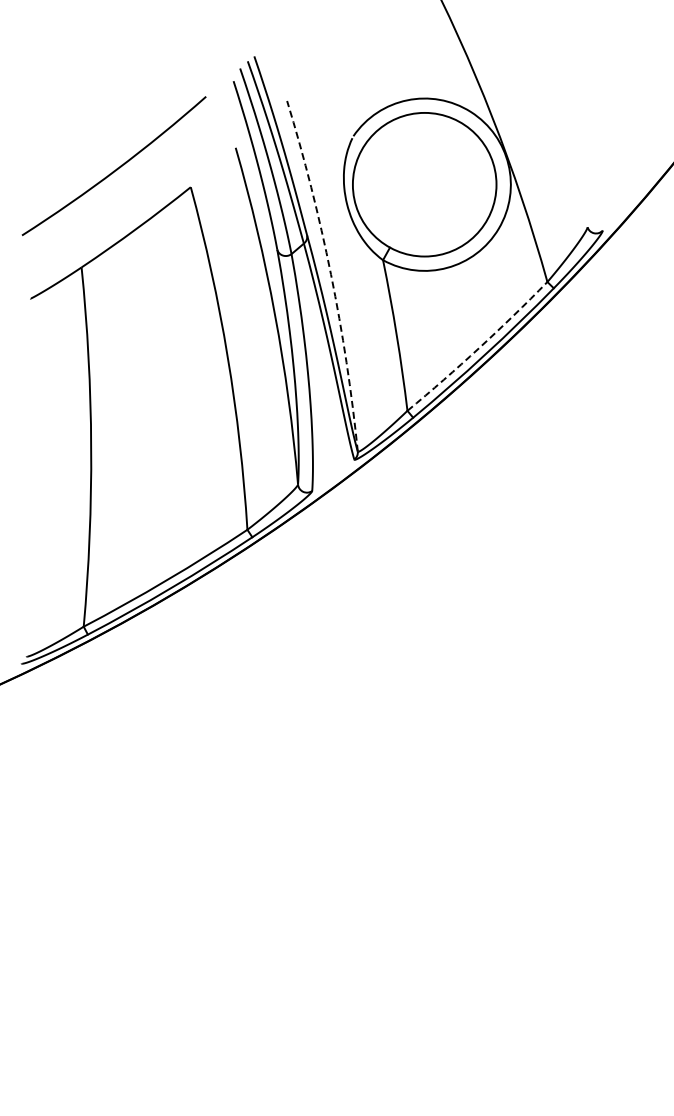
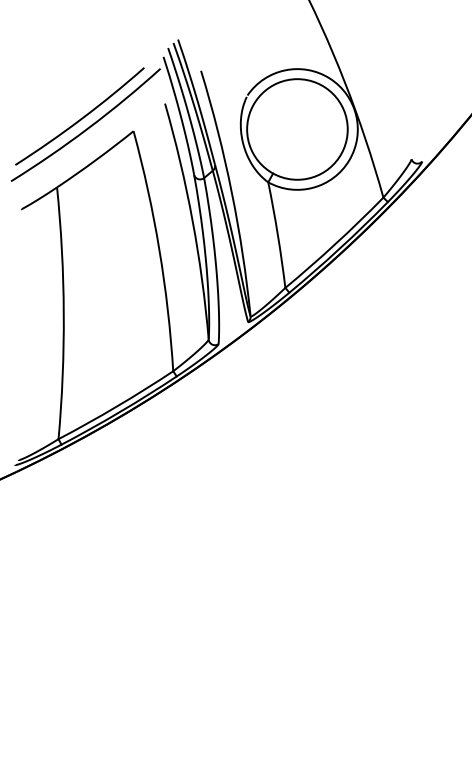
arc: (126, 181) -> (88, 127), added
arc: (331, 274) -> (232, 192), dashed -> solid
arc: (479, 348) -> (335, 244), dashed -> solid

